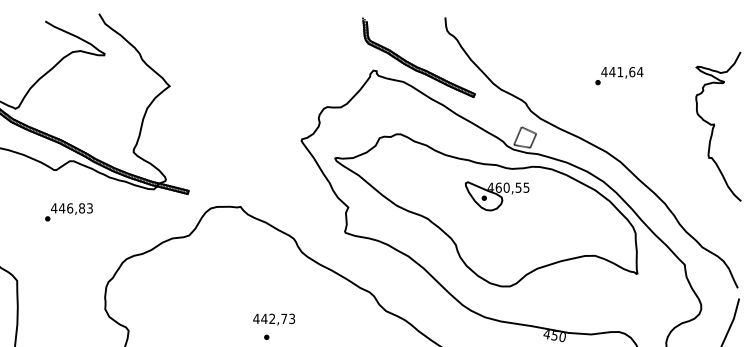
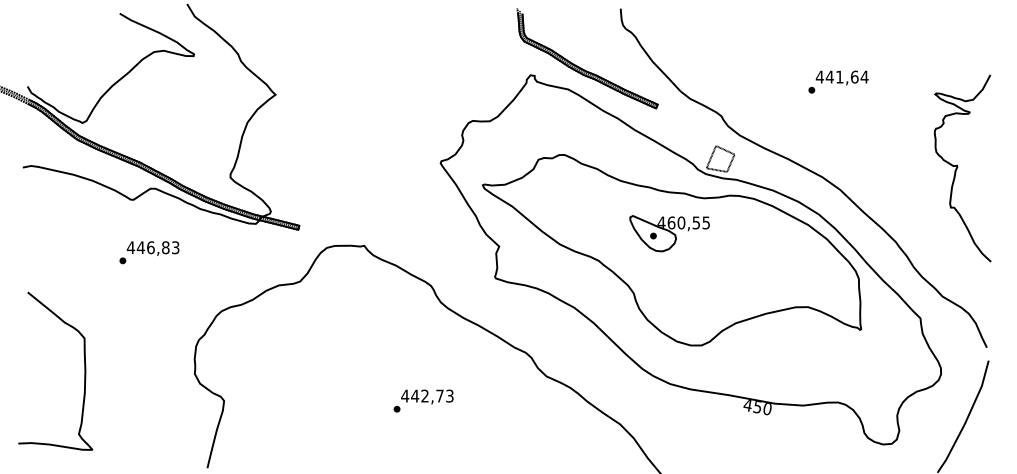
part: (718, 126) -> (962, 168), moved
part: (497, 196) -> (669, 233), moved
text: (274, 319) -> (427, 396), moved

